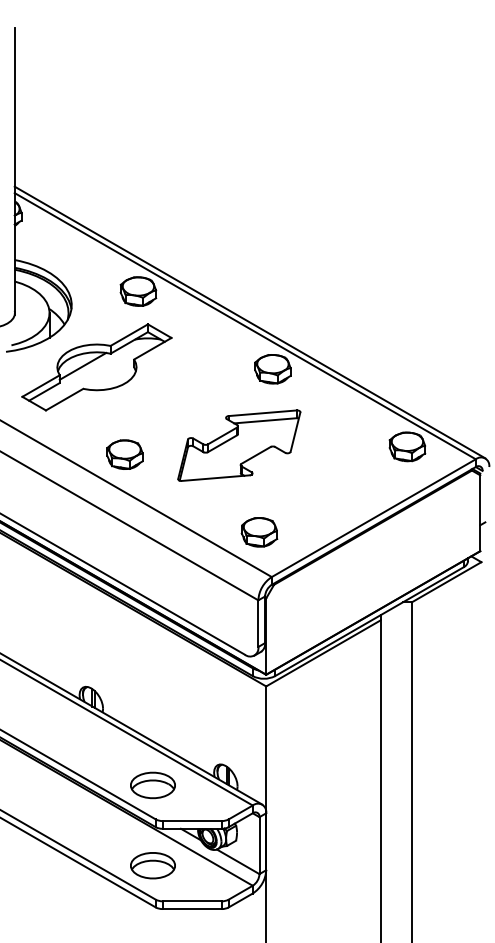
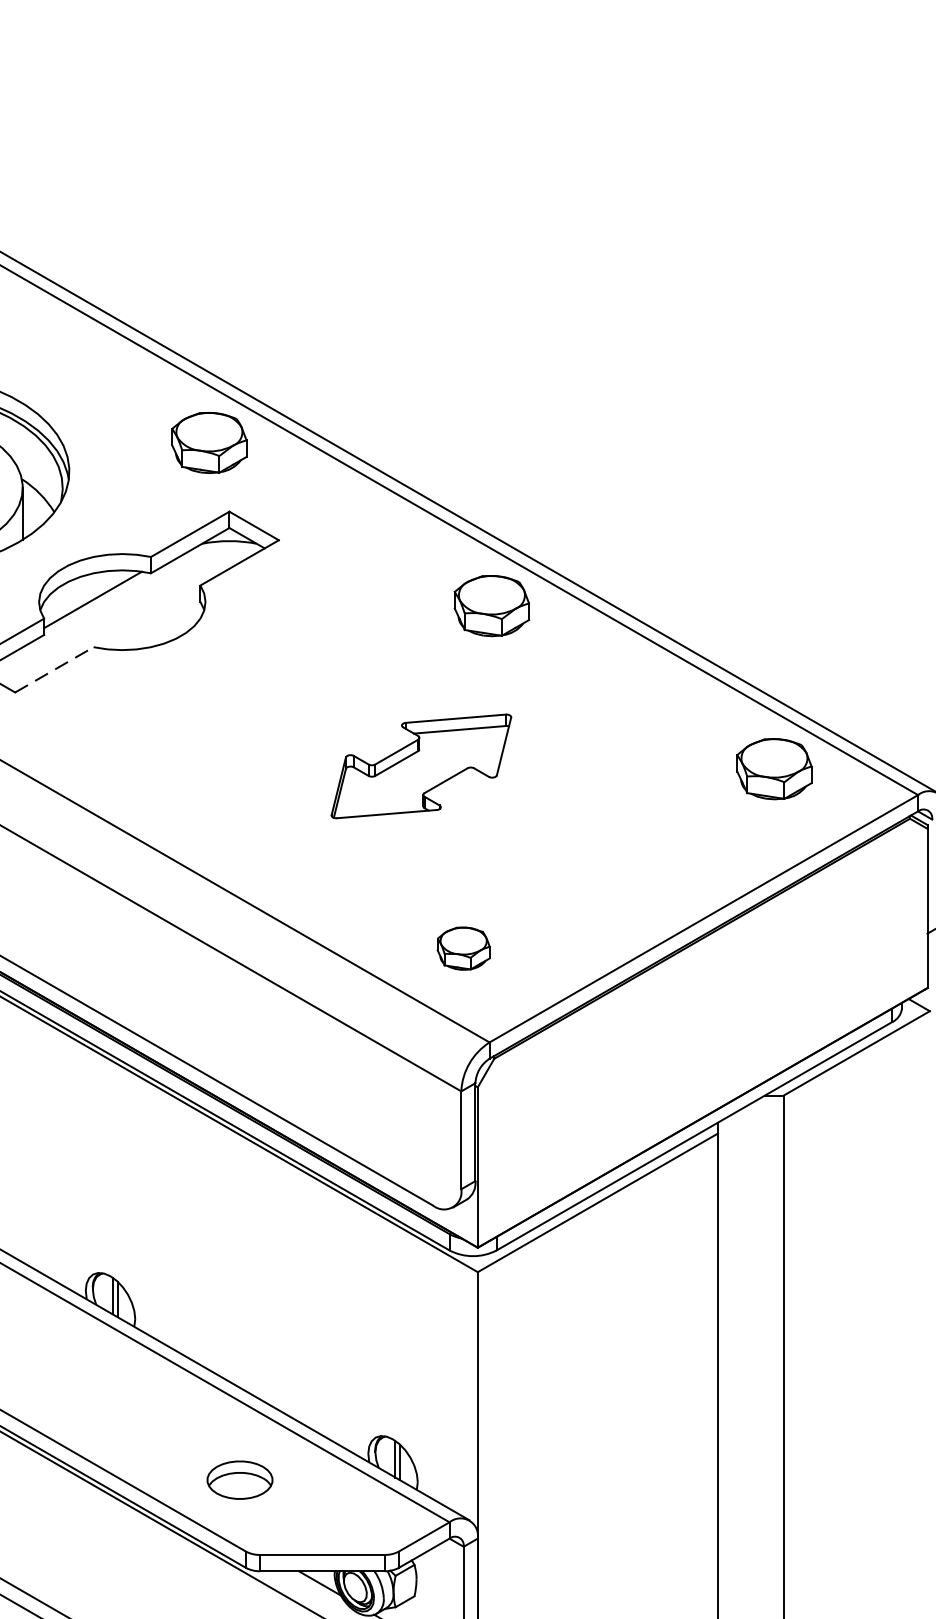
line: (64, 399) -> (54, 669), solid -> dashed
part: (239, 445) -> (421, 766), size x0.7
part: (124, 454) -> (180, 785), removed
part: (259, 532) -> (463, 948), size x0.7
part: (152, 785) -> (238, 1480), size x0.7

